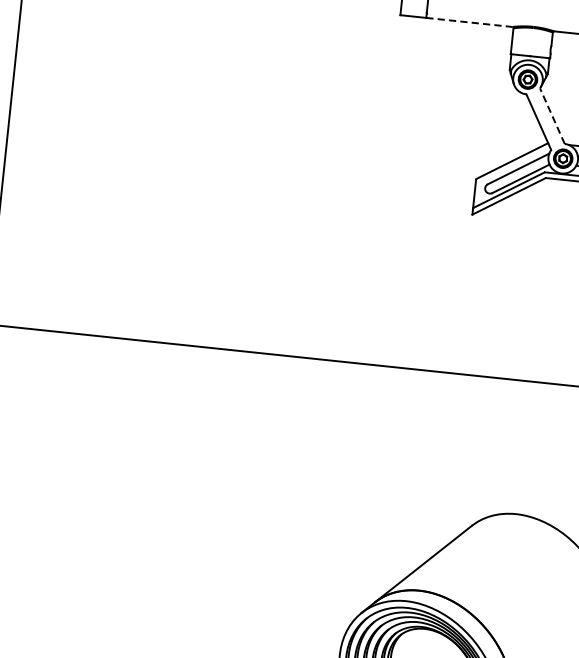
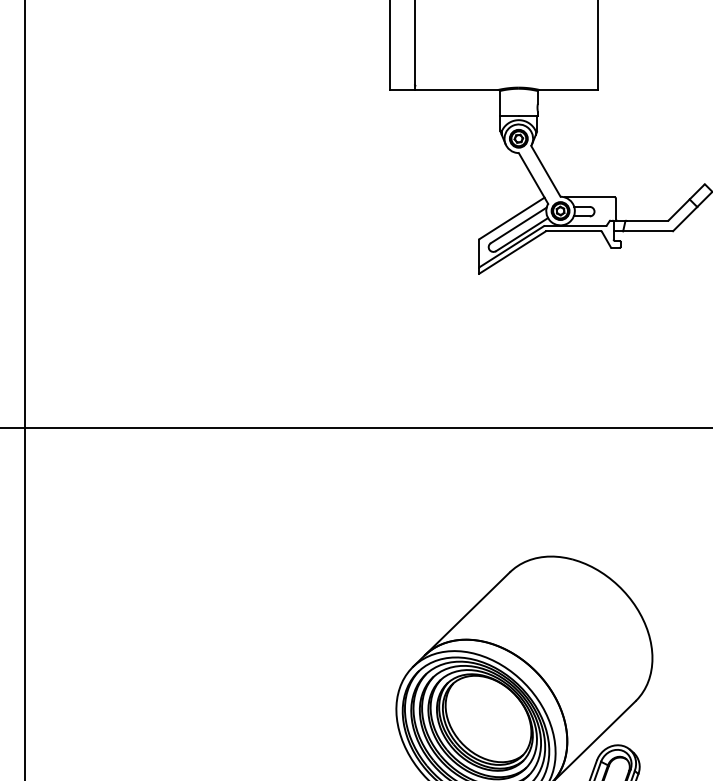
line: (469, 22) -> (456, 89), dashed -> solid
line: (552, 115) -> (545, 170), dashed -> solid

